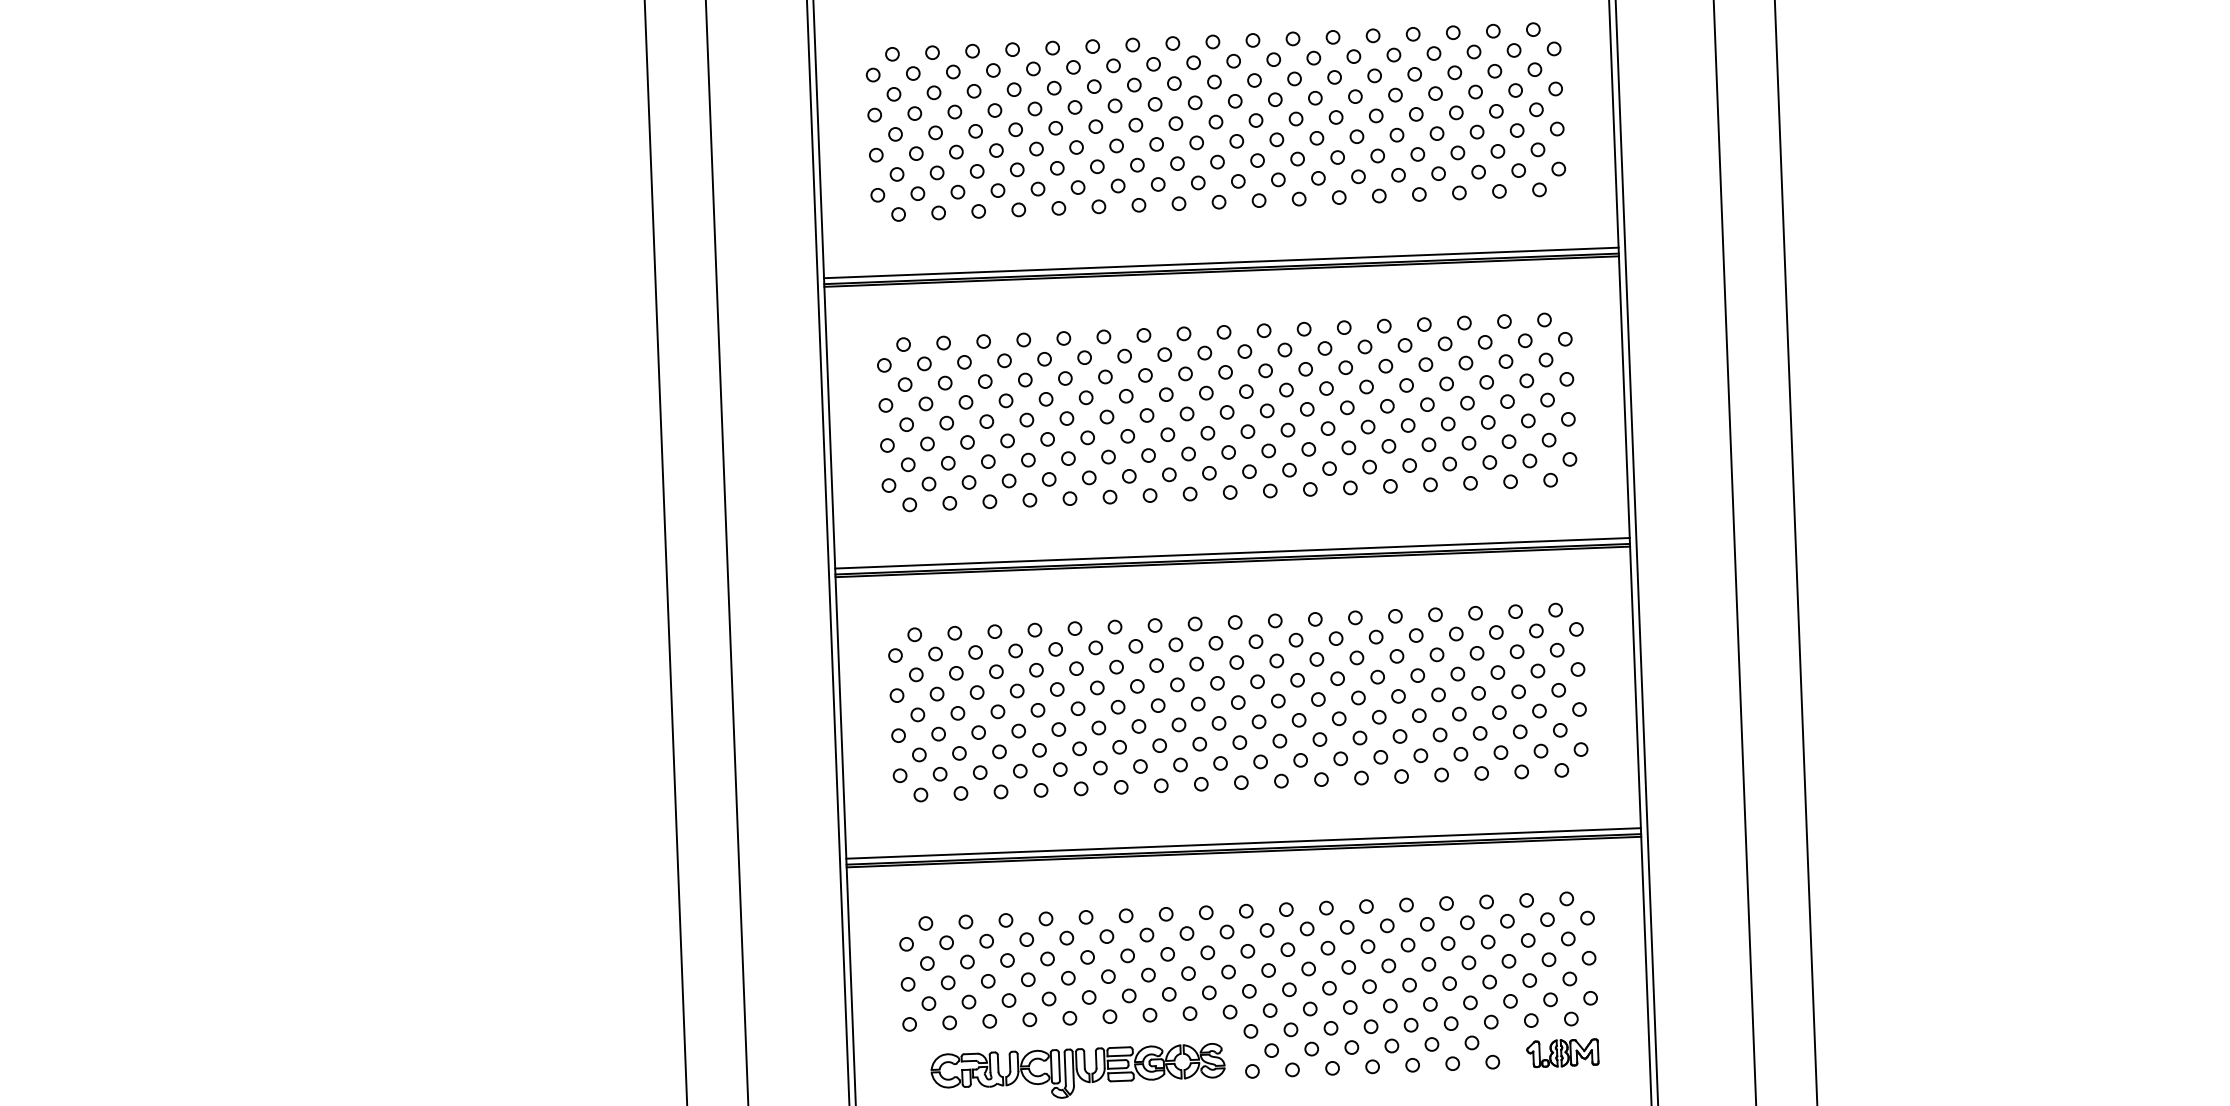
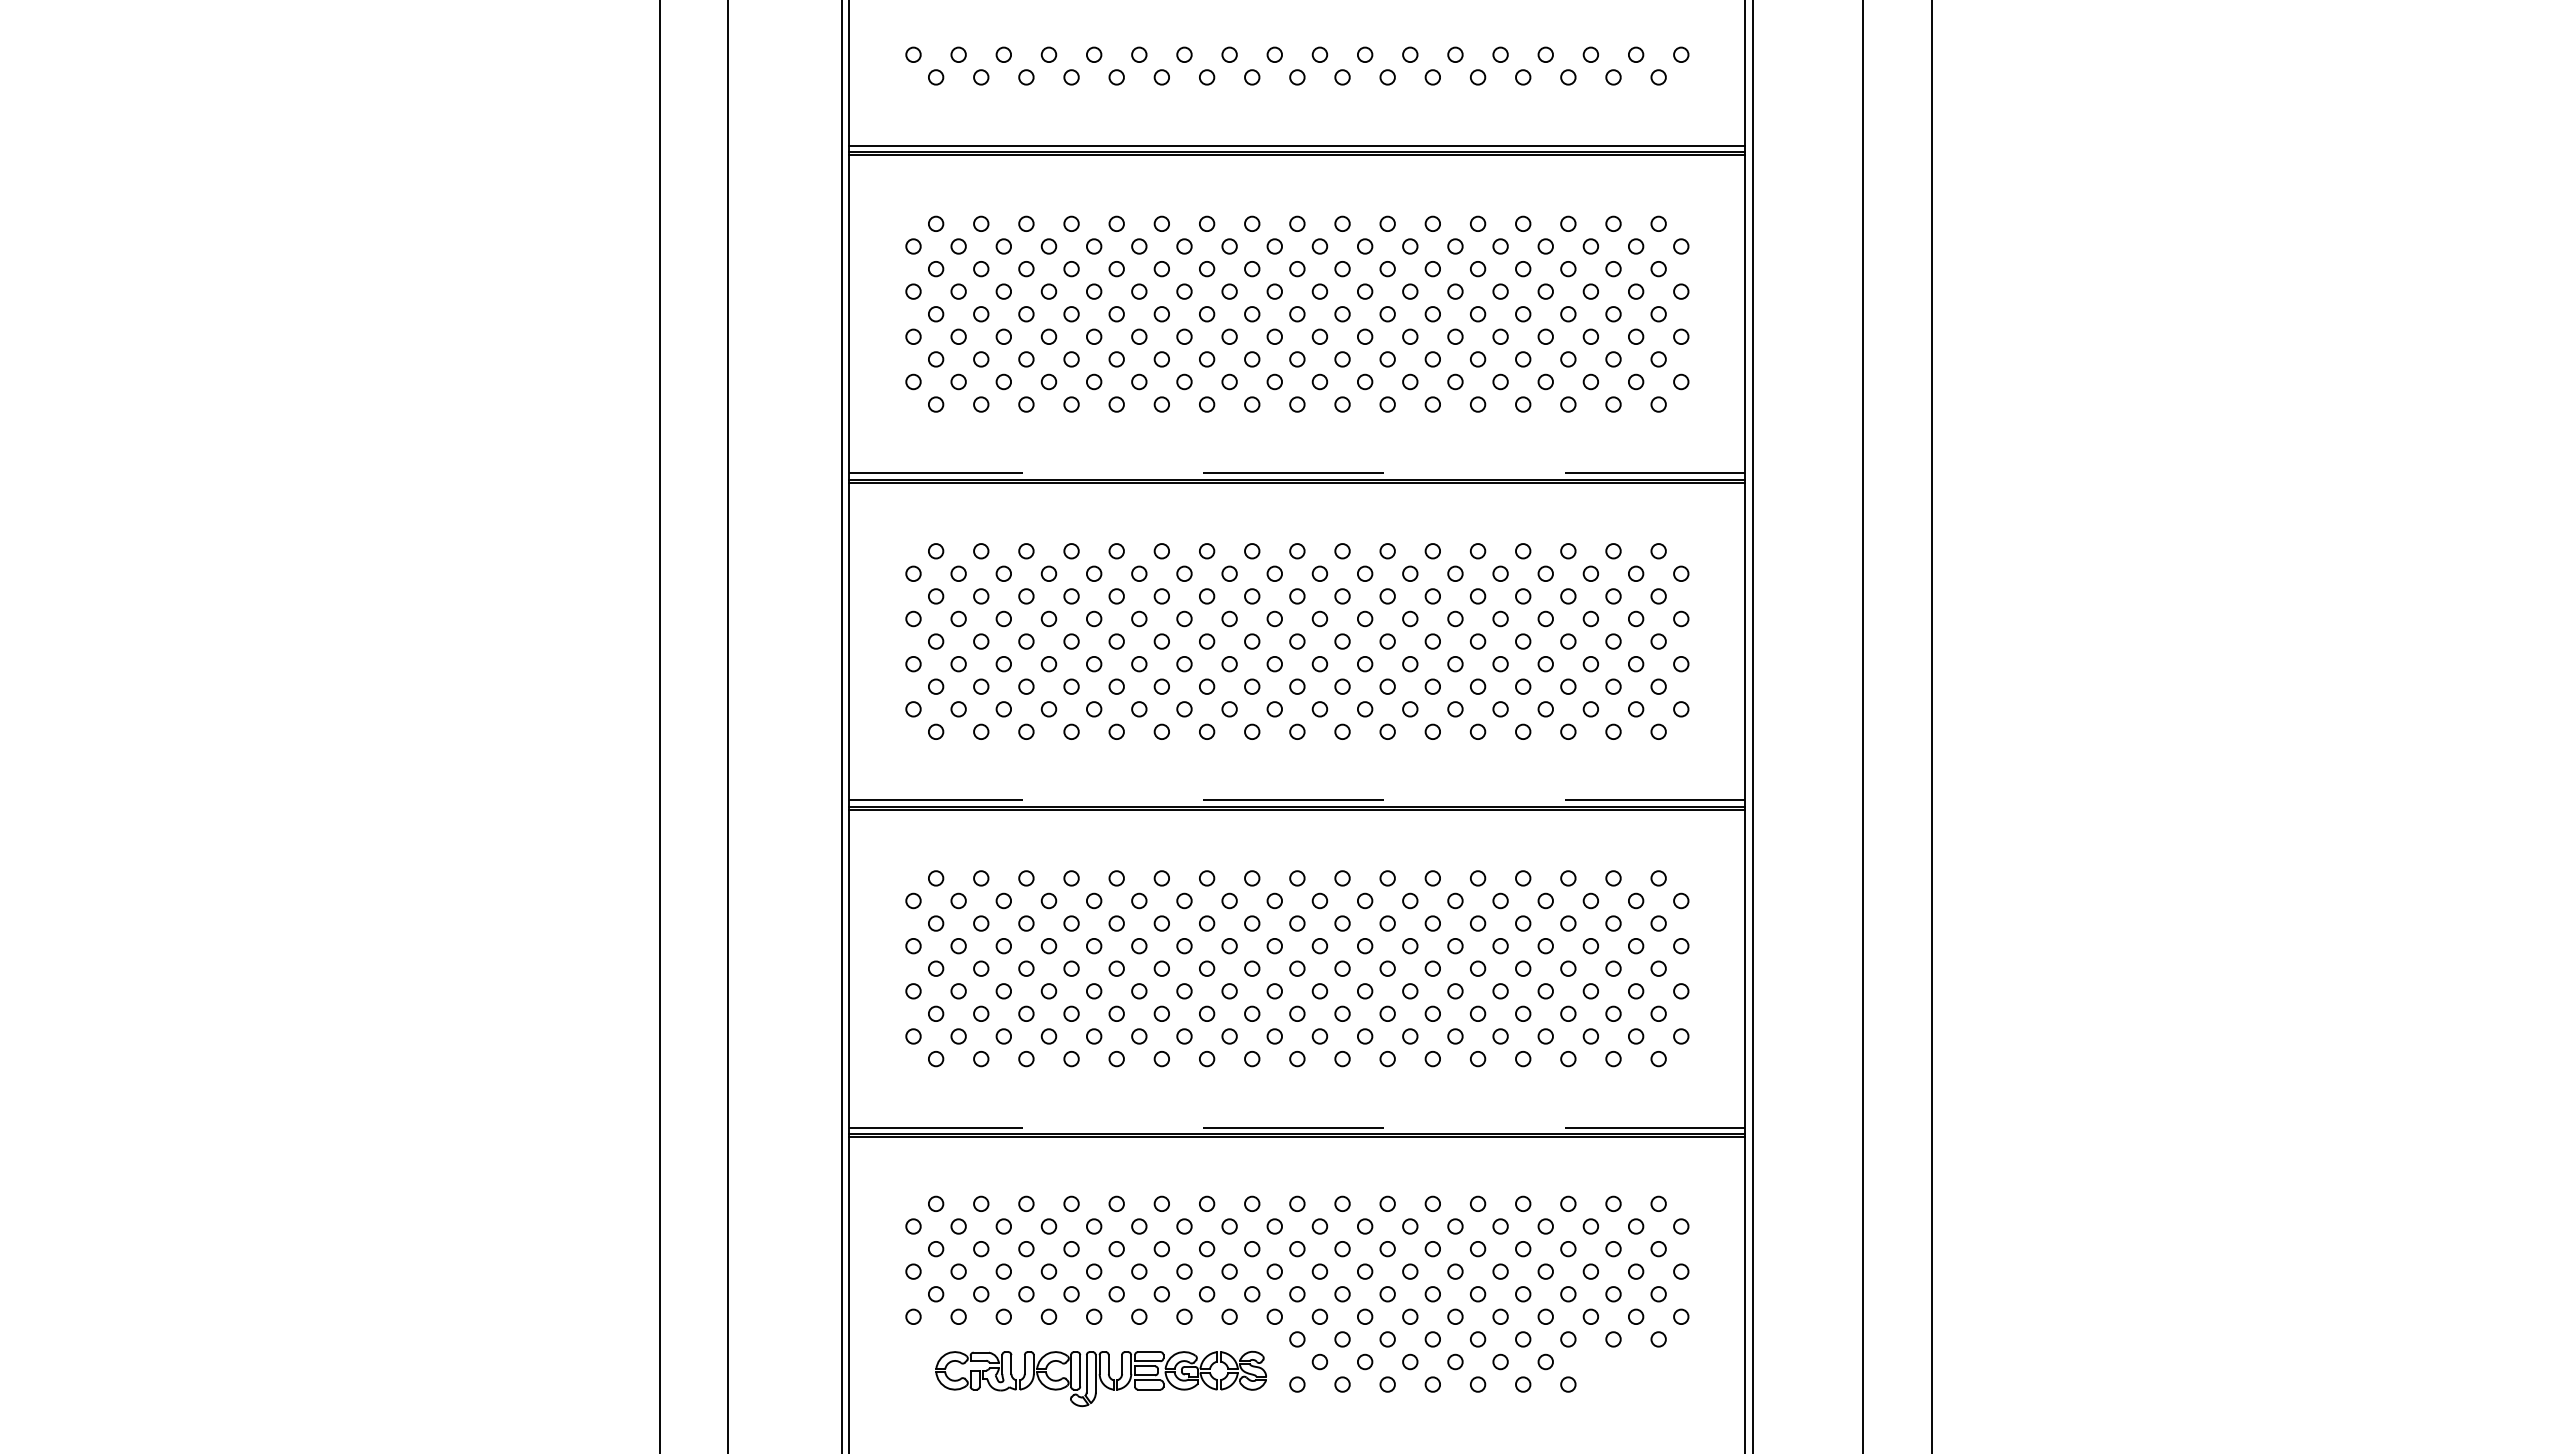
line: (1221, 263) -> (1297, 473), solid -> dashed
line: (1232, 553) -> (1297, 800), solid -> dashed
line: (1243, 843) -> (1297, 1127), solid -> dashed
part: (1562, 1053) -> (1647, 1377), removed

